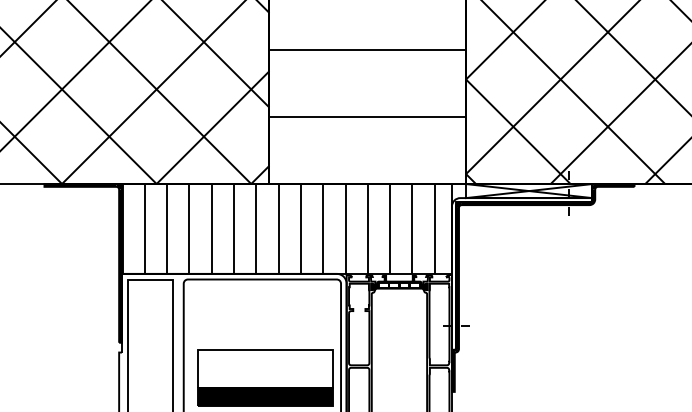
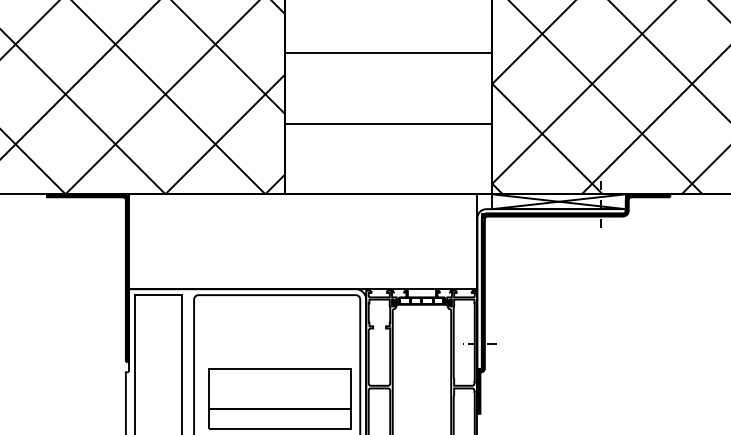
hatch: (278, 228) -> (294, 241), removed
fill: (264, 396) -> (279, 418), removed

